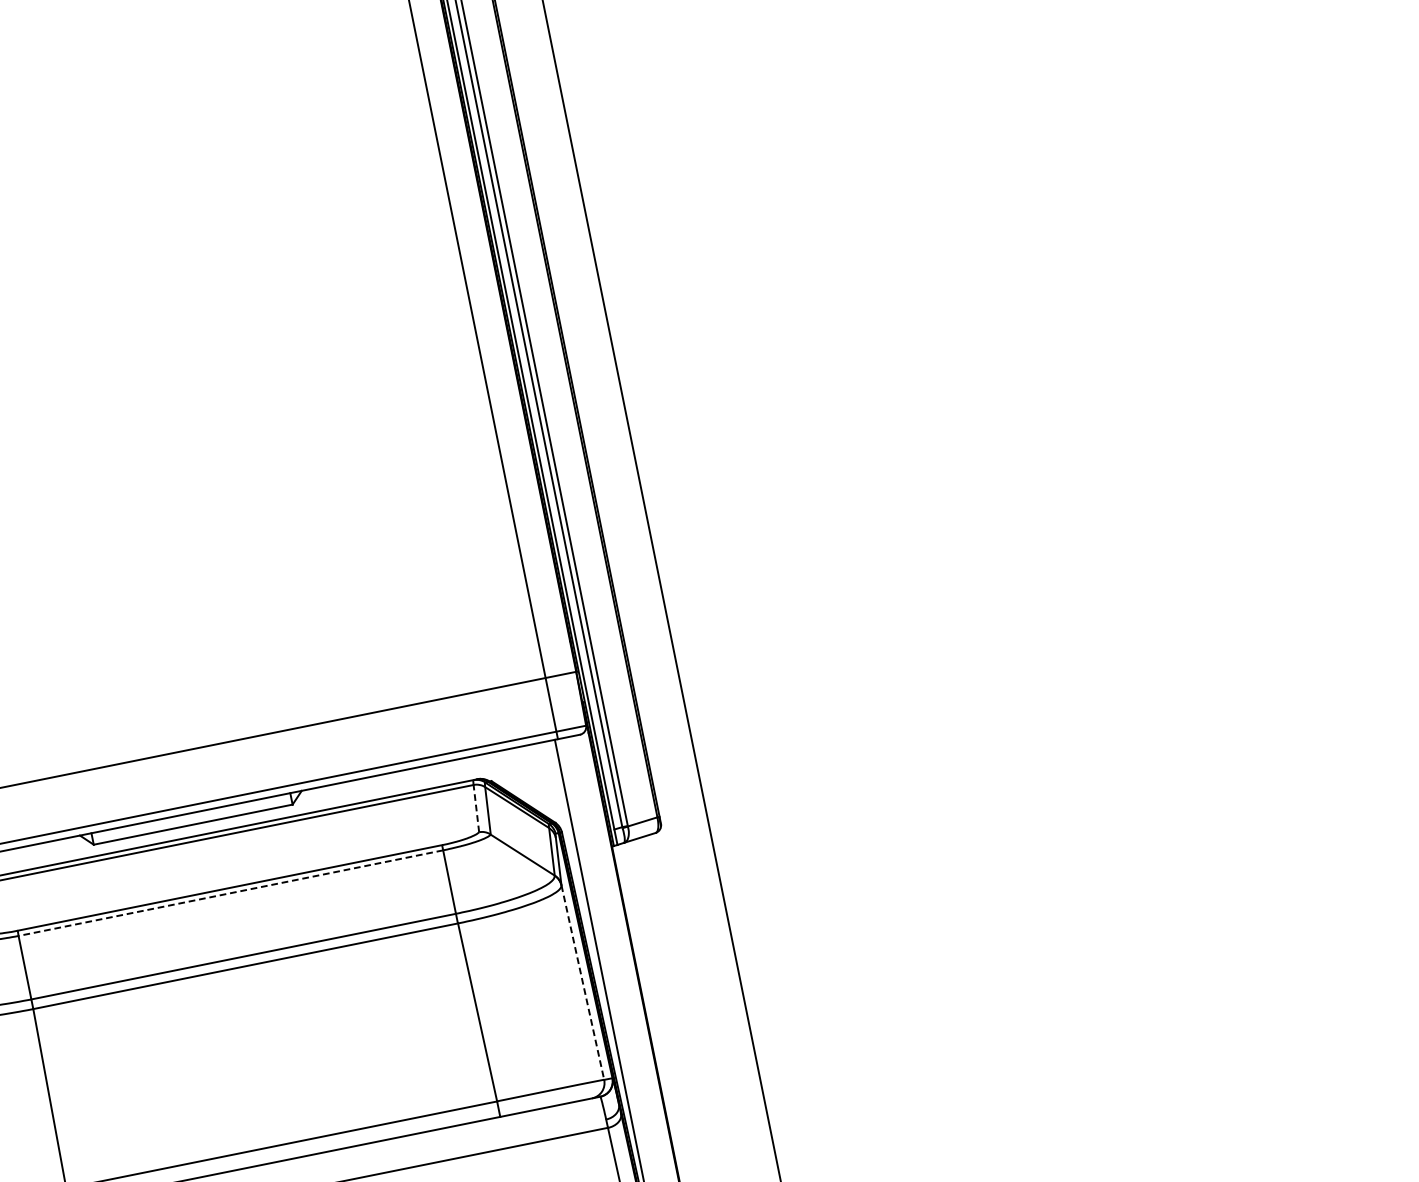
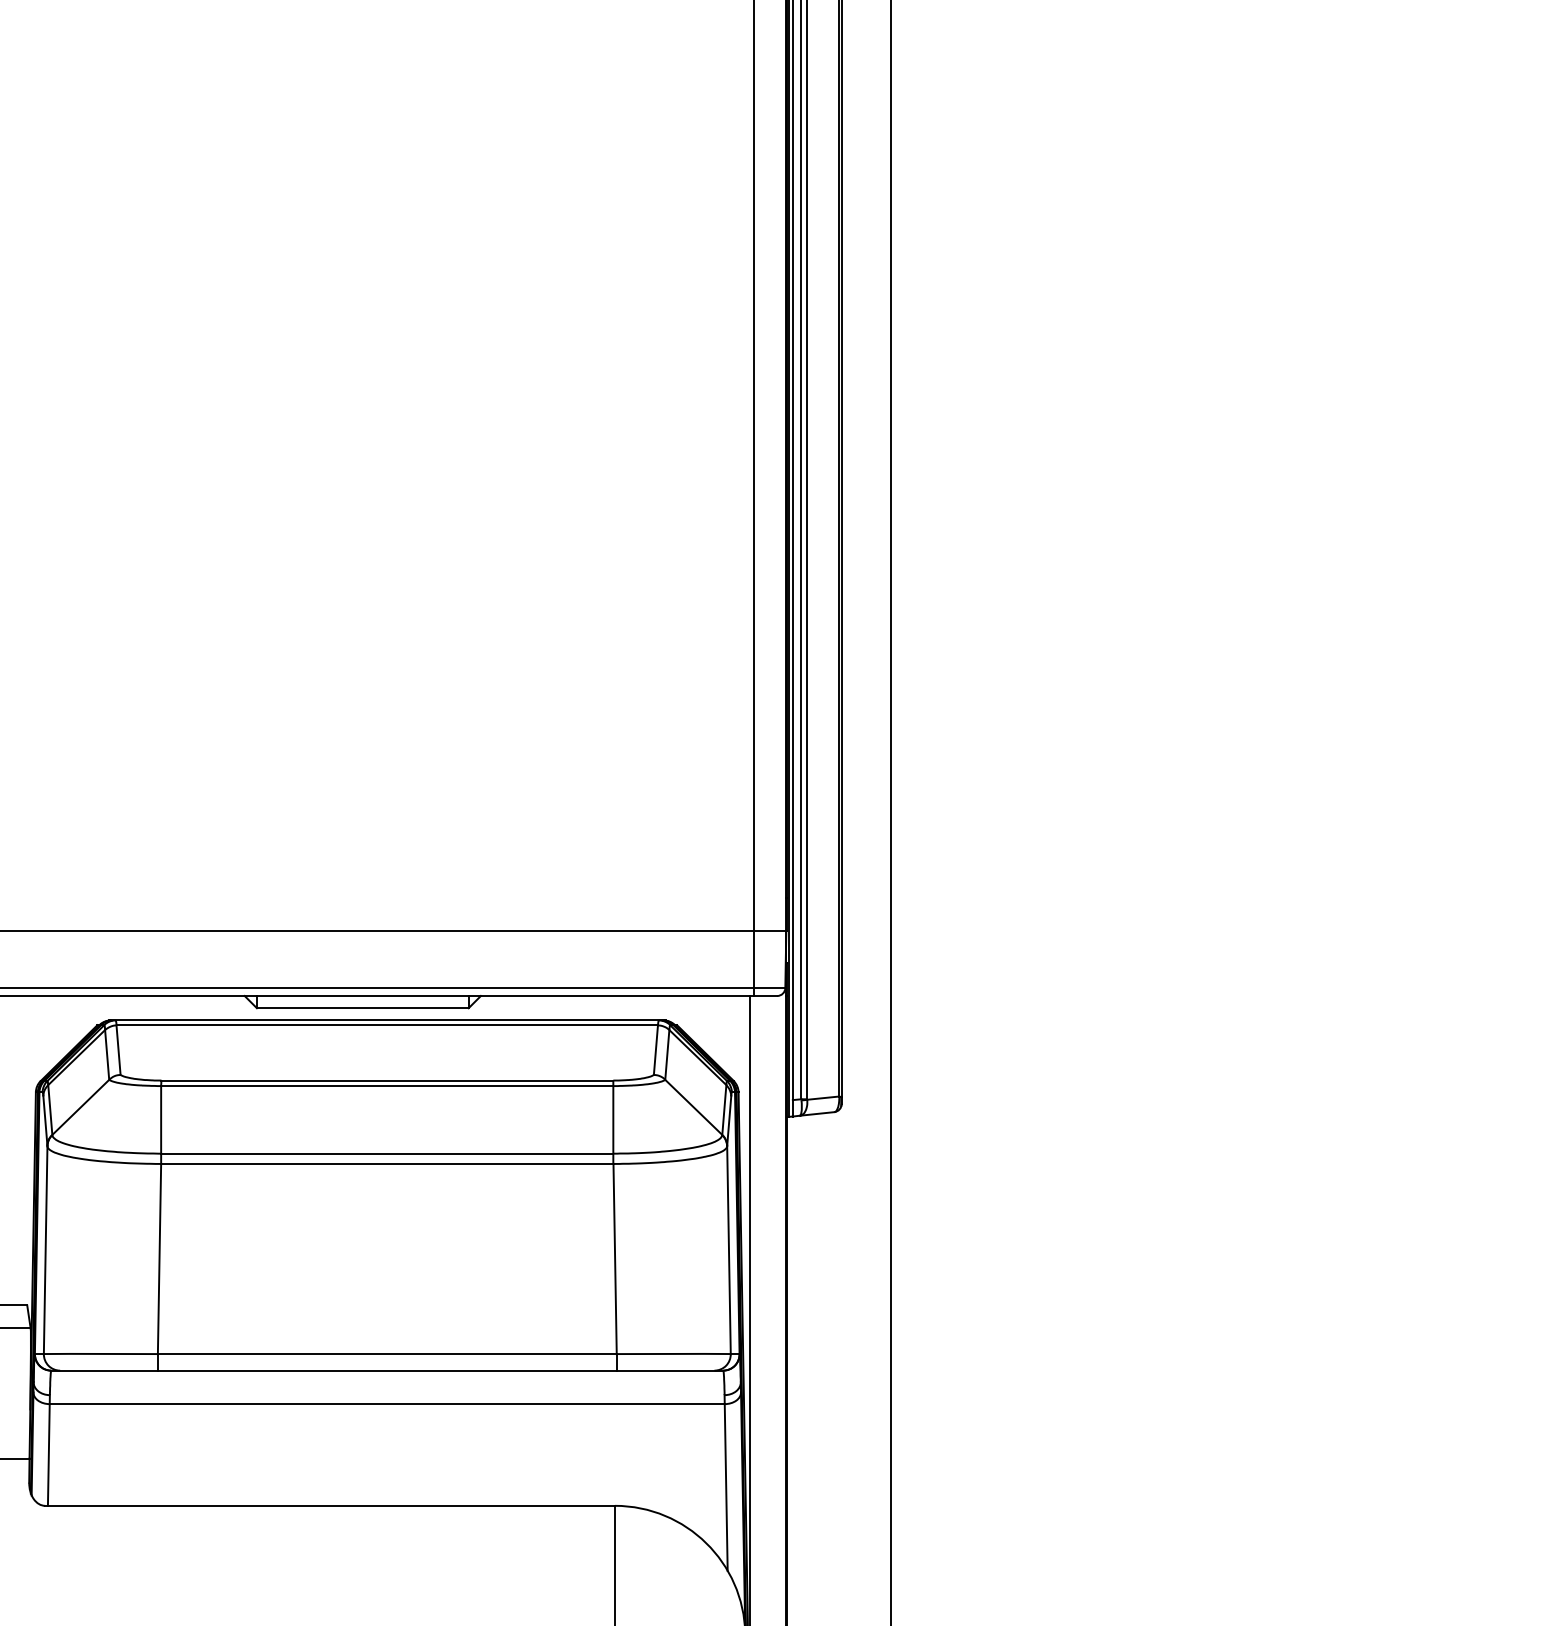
line: (476, 808) -> (655, 1050), dashed -> solid
line: (230, 893) -> (386, 1086), dashed -> solid
line: (582, 982) -> (728, 1250), dashed -> solid

